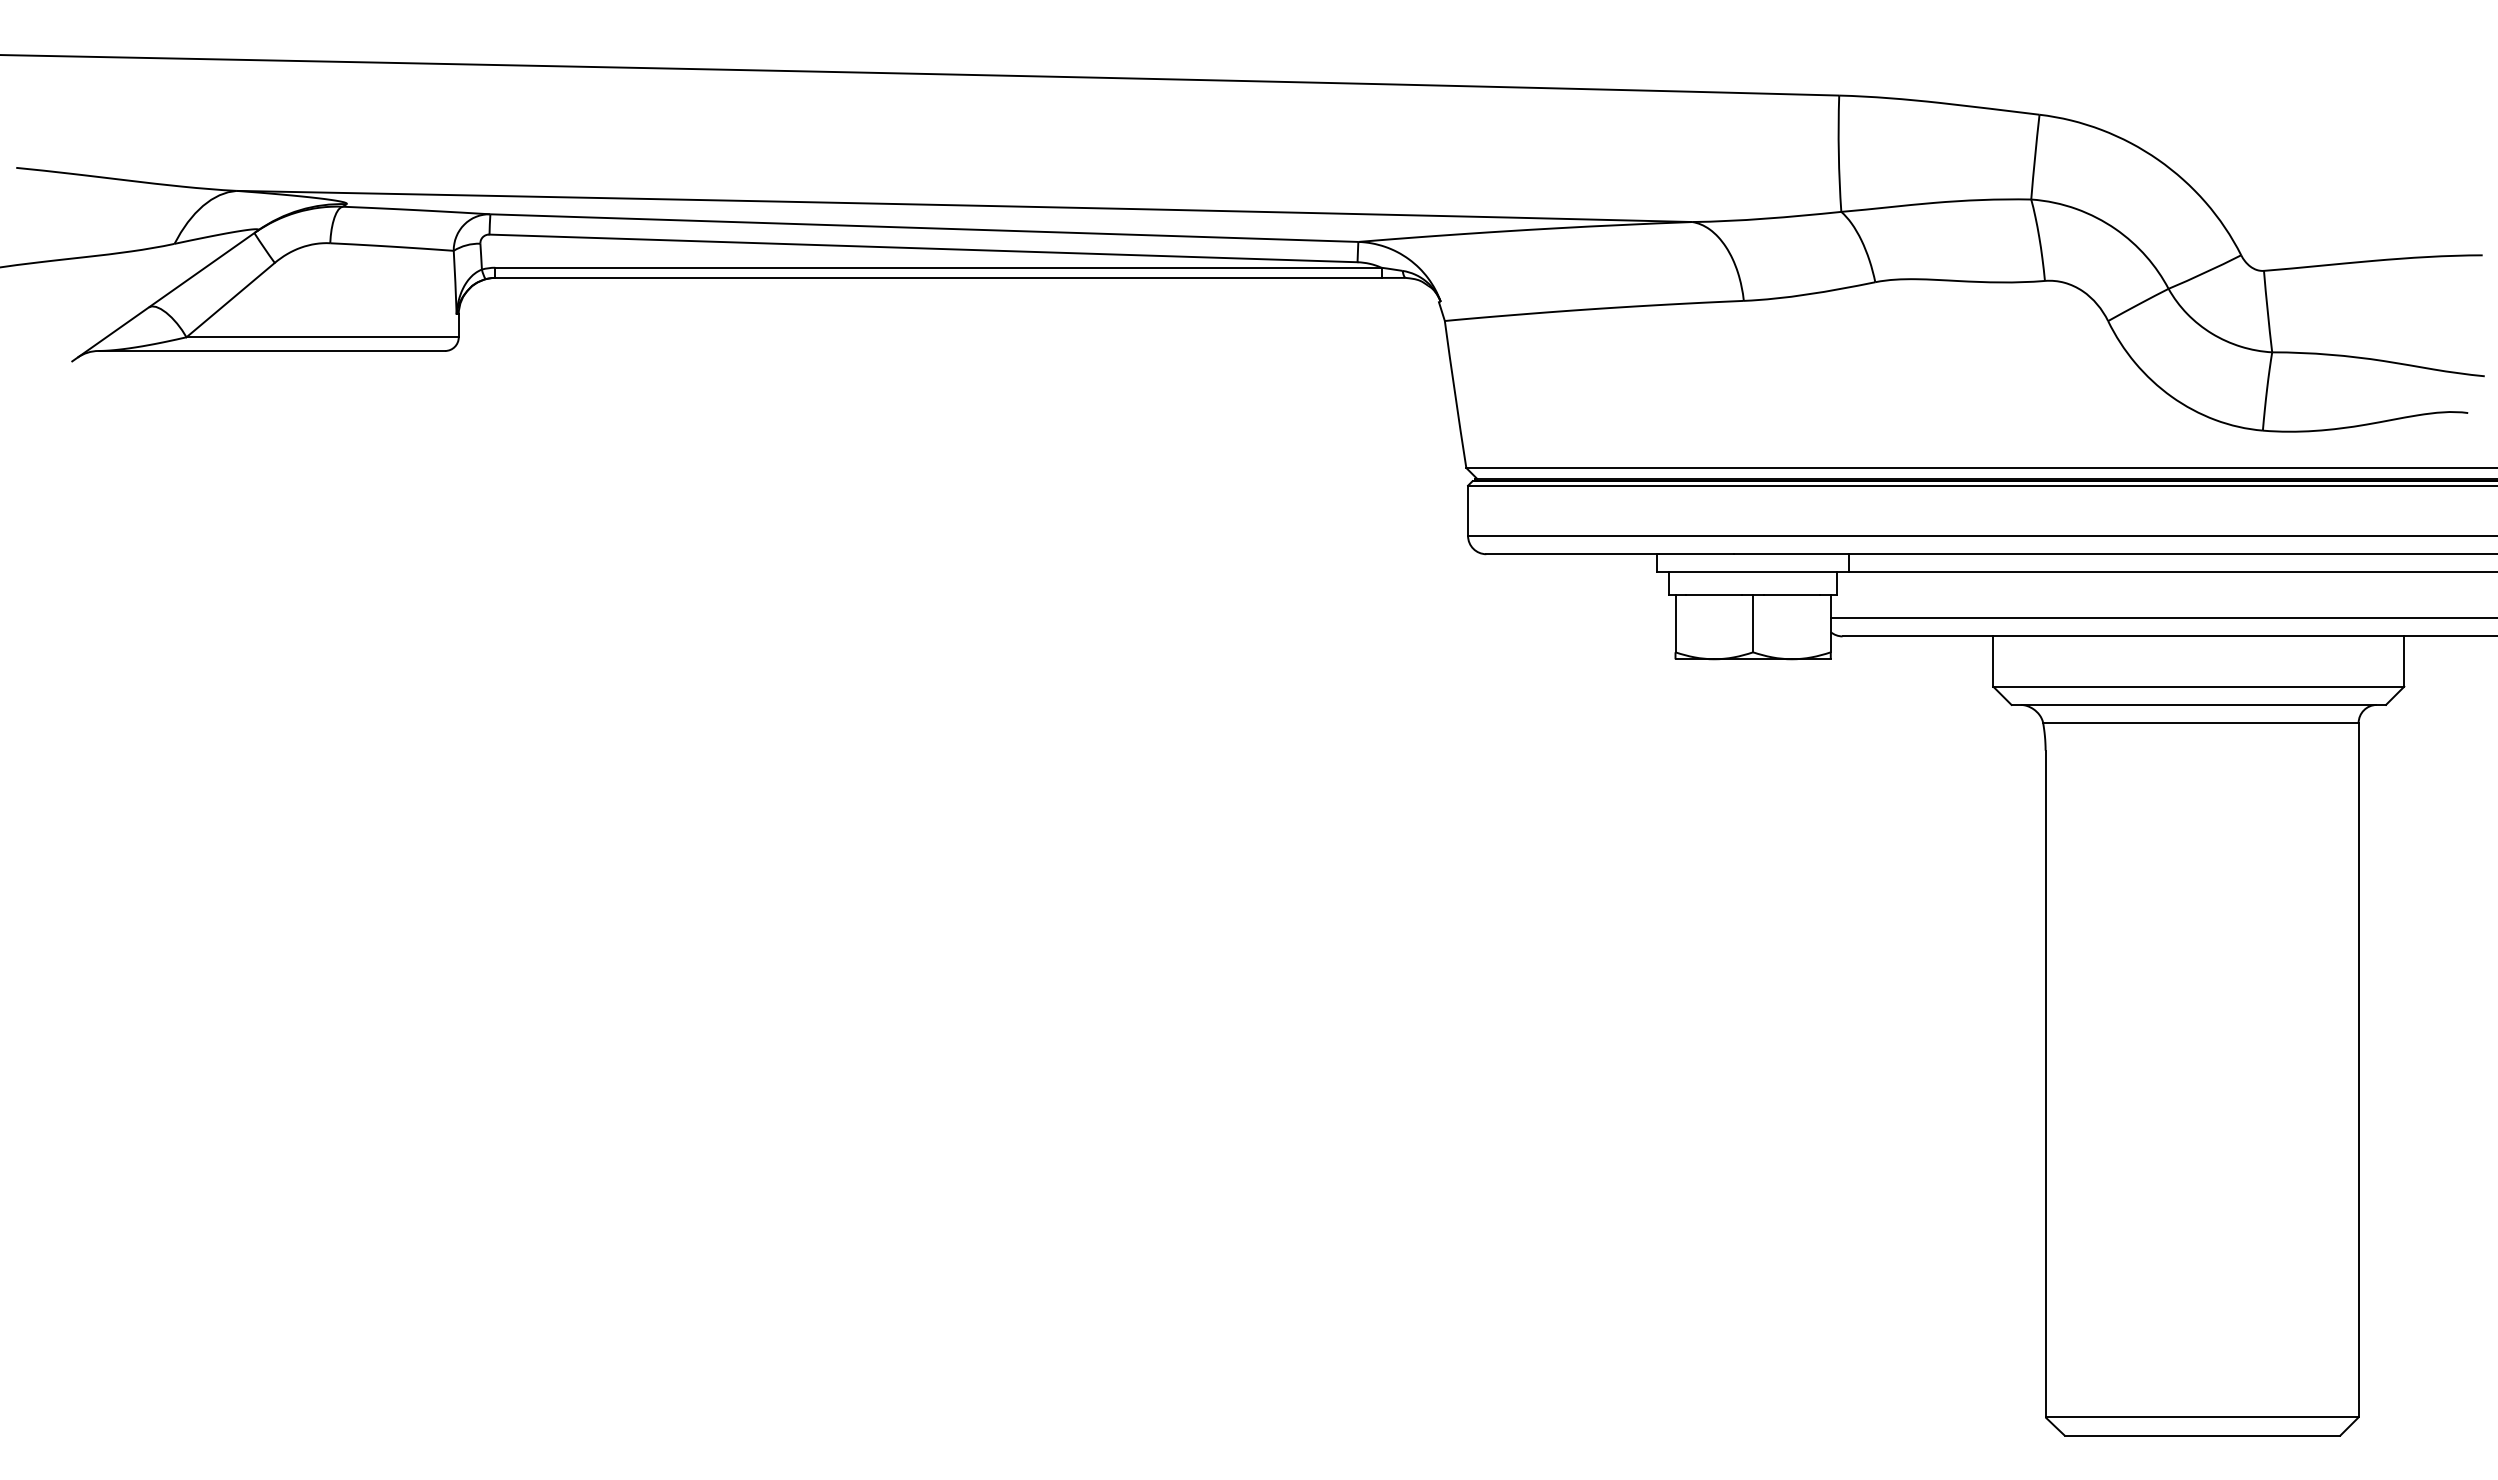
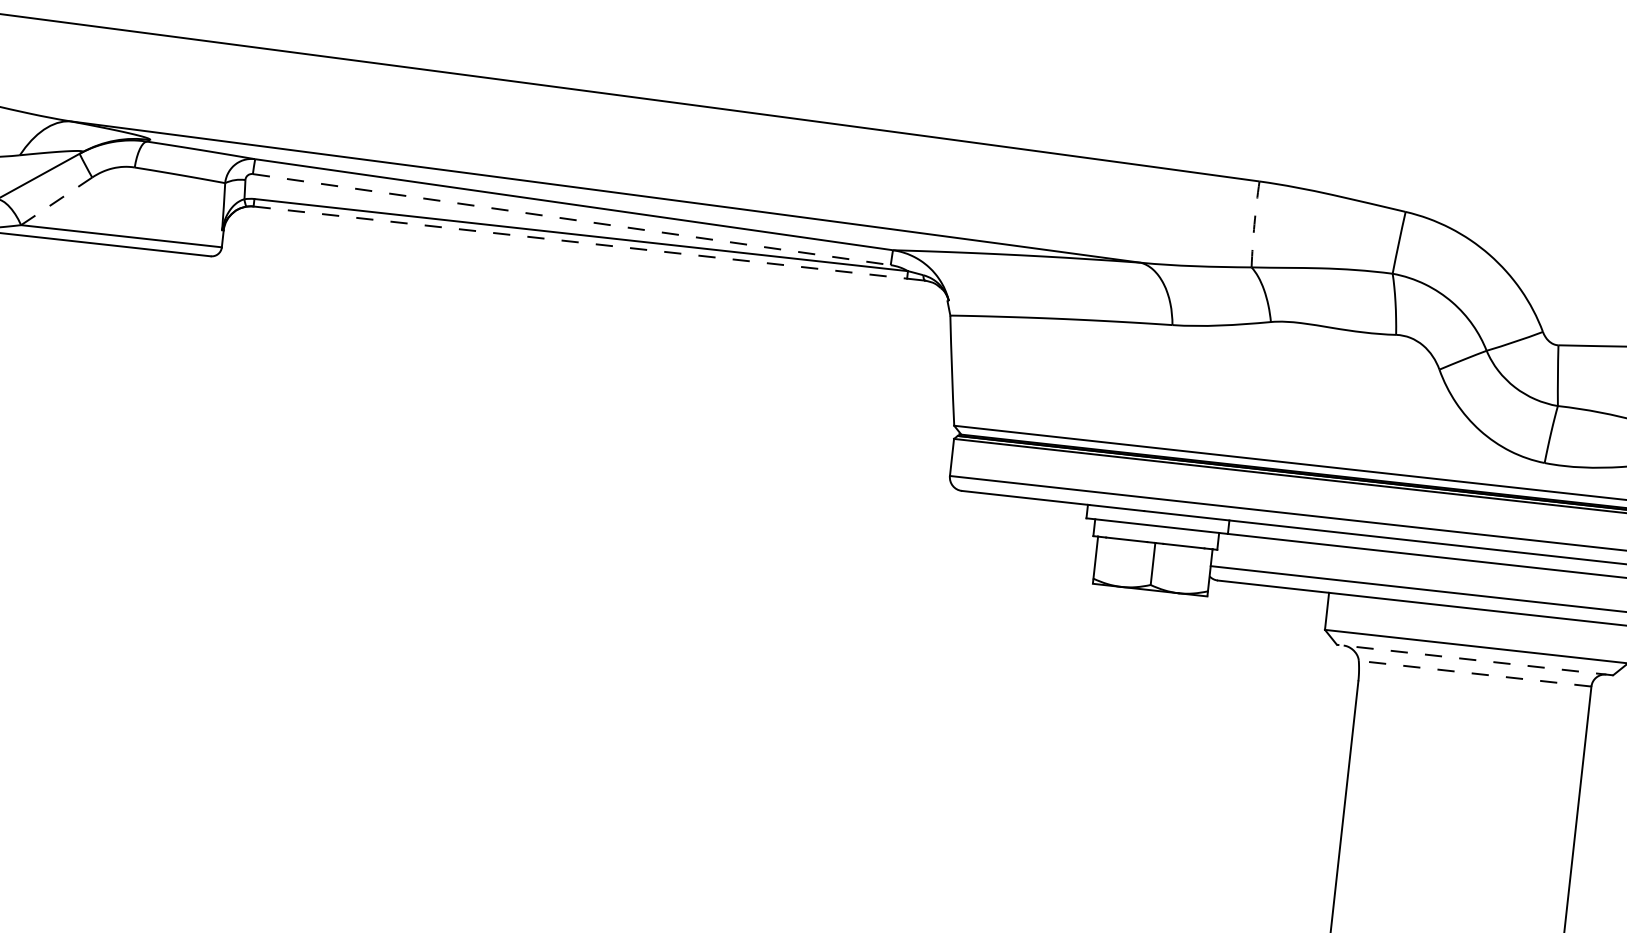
arc: (1838, 153) -> (1254, 224), solid -> dashed
line: (924, 248) -> (572, 219), solid -> dashed
line: (938, 277) -> (580, 242), solid -> dashed
line: (230, 300) -> (56, 201), solid -> dashed
line: (2198, 704) -> (1474, 659), solid -> dashed
line: (2200, 723) -> (1474, 673), solid -> dashed

